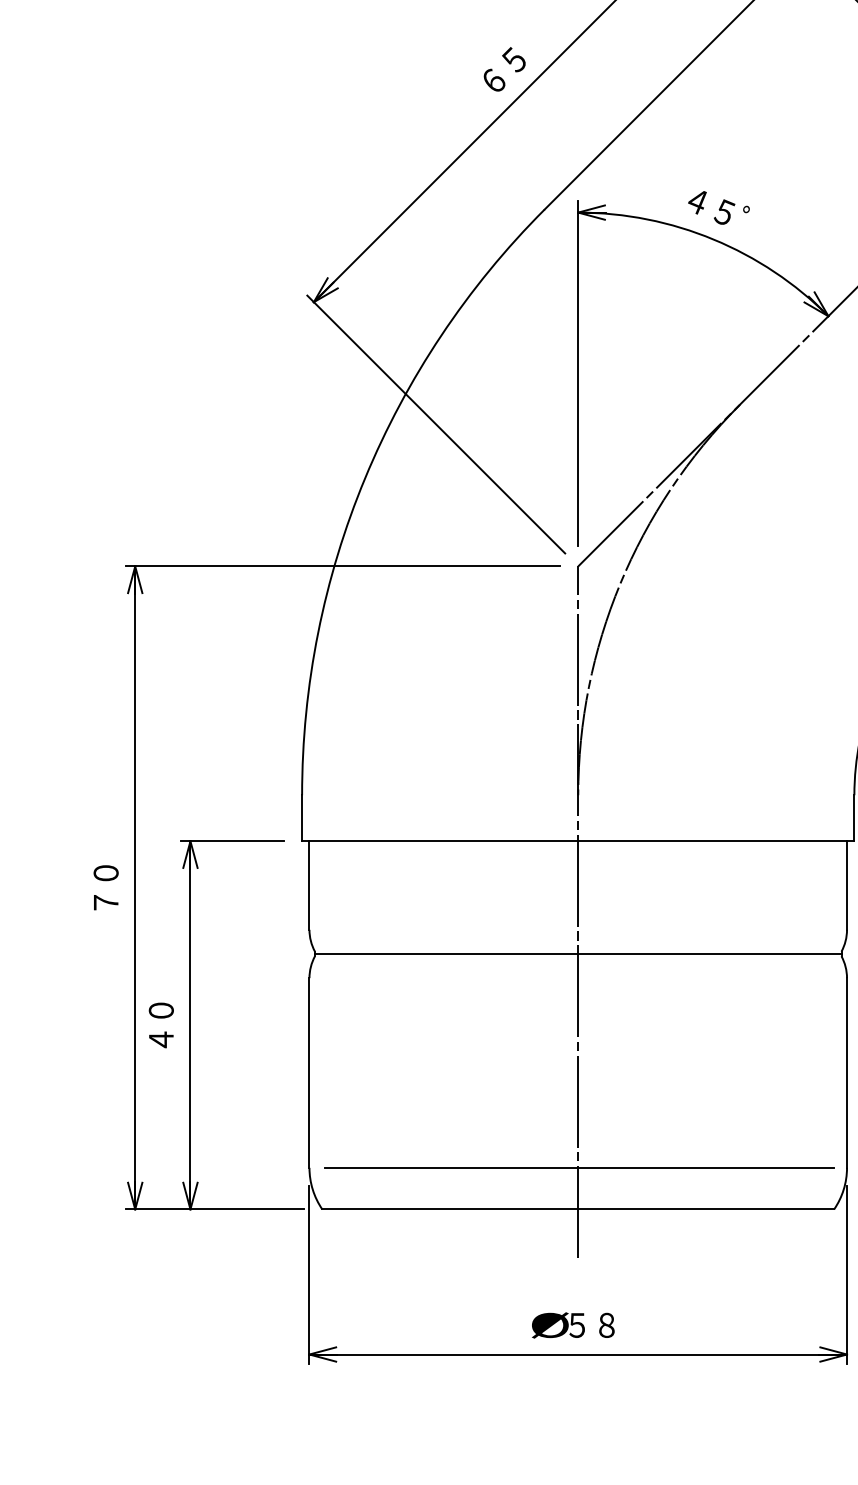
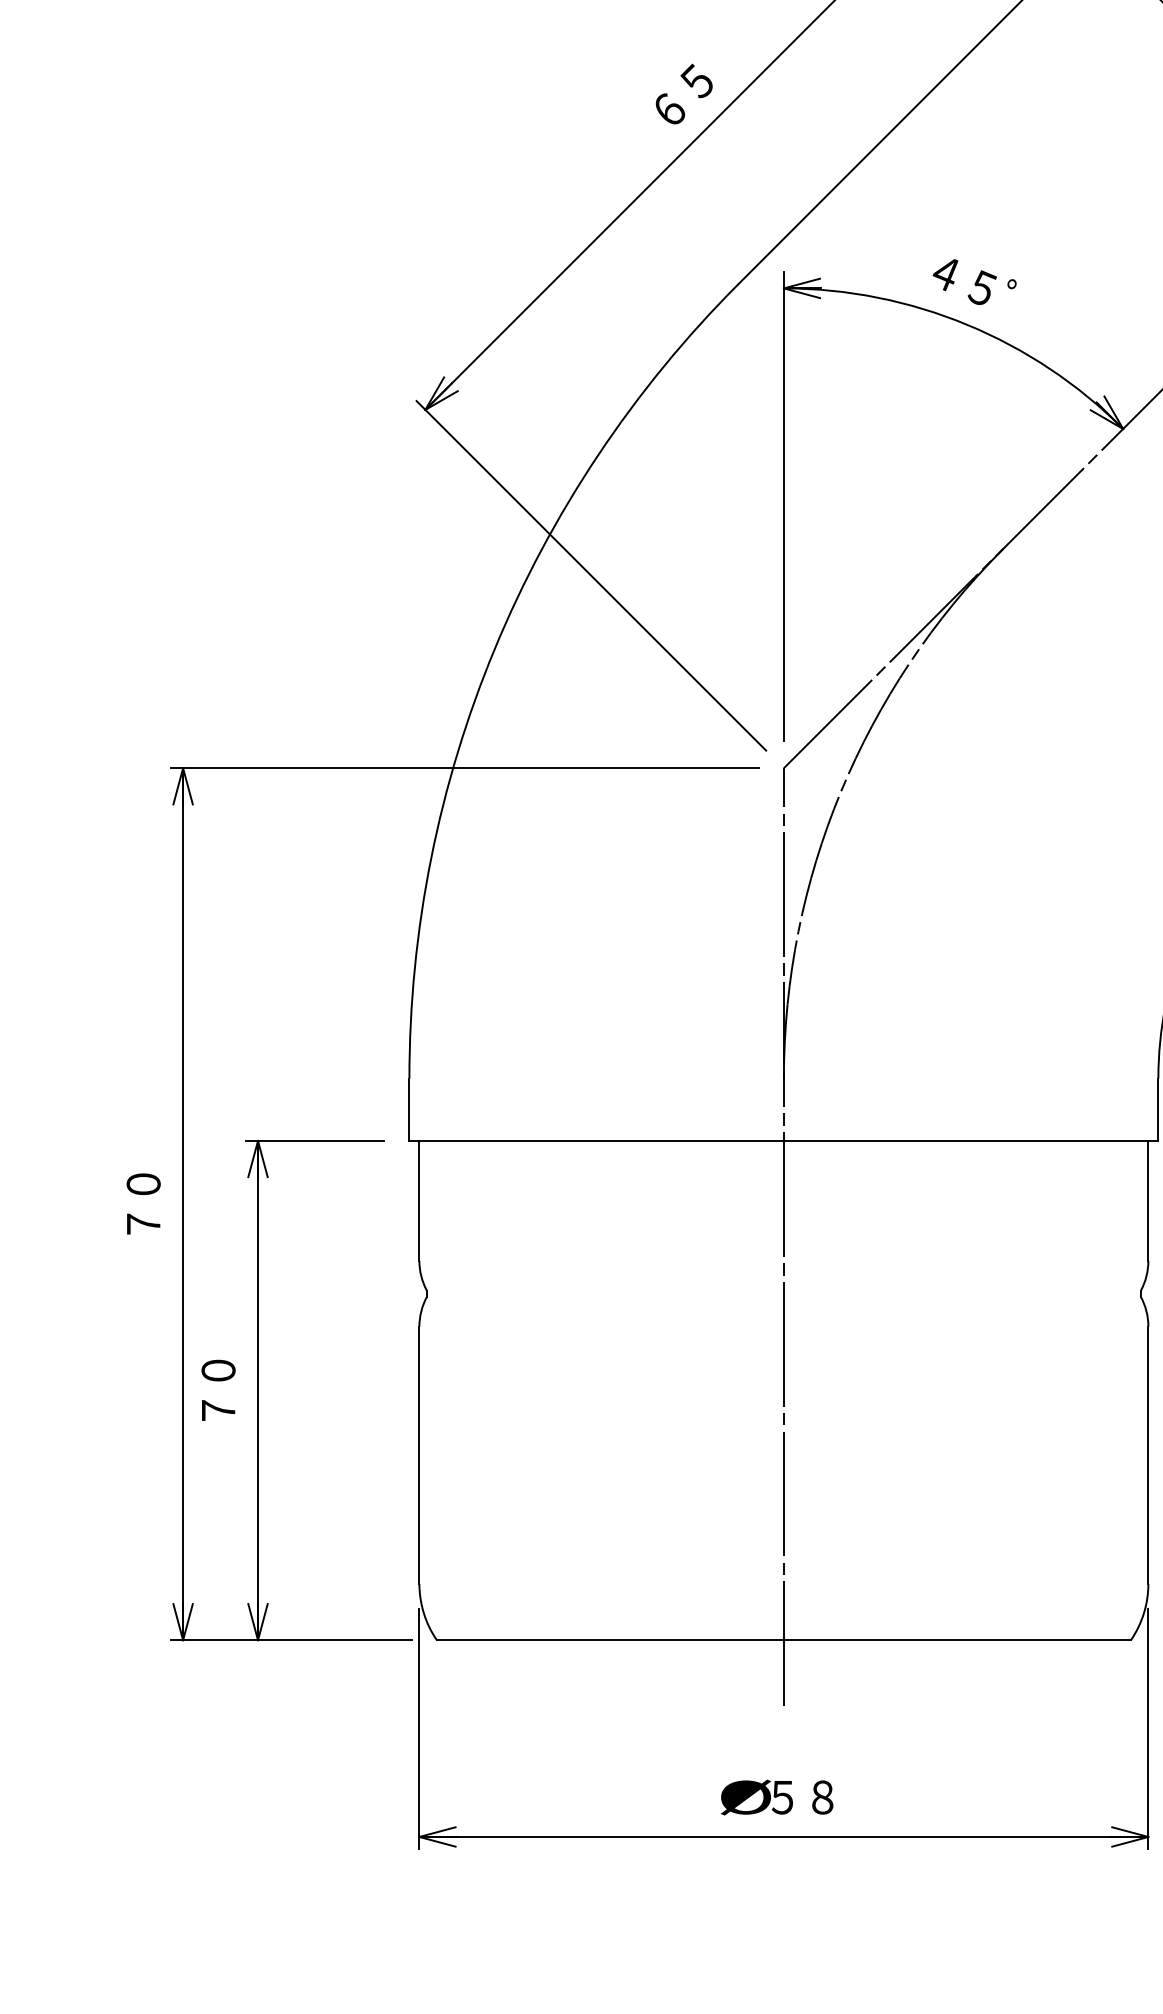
line: (577, 953) -> (783, 1293), removed
text: (161, 1040) -> (218, 1410), ４０ -> ７０
line: (579, 1167) -> (785, 1583), removed

